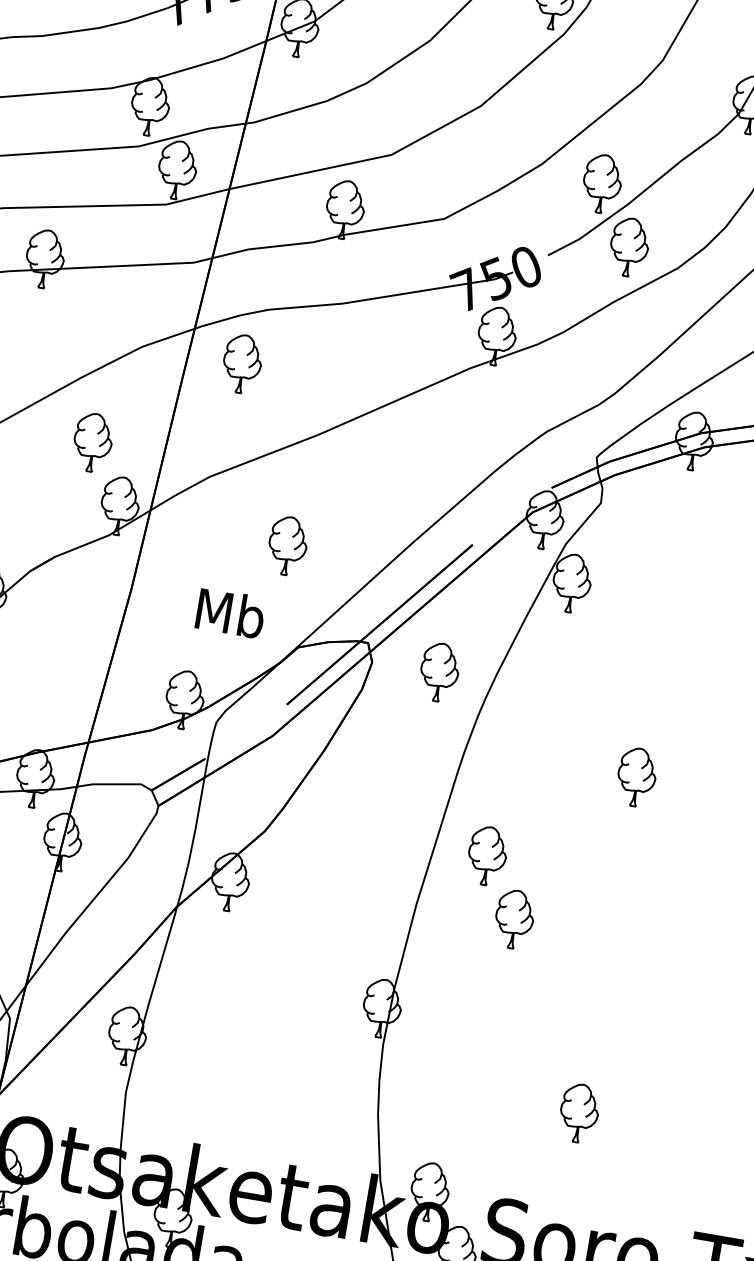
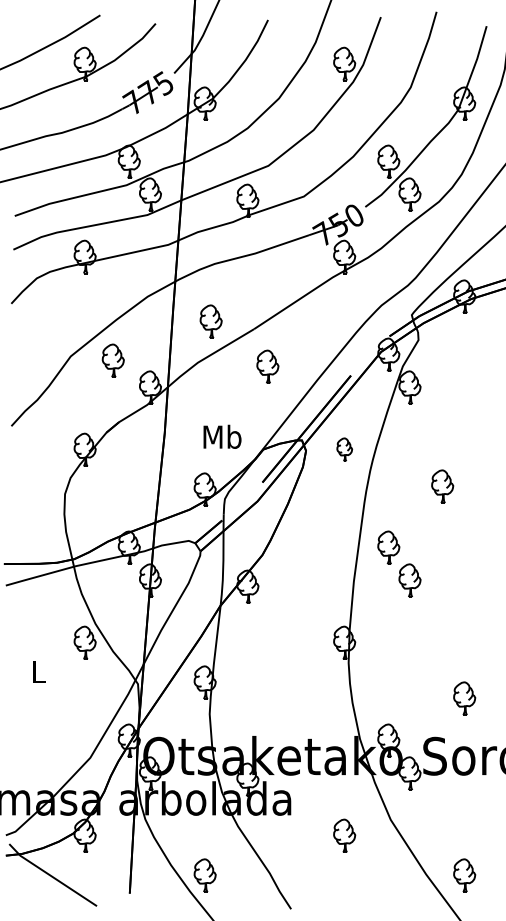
part: (241, 363) -> (210, 321), moved
part: (91, 441) -> (112, 360), moved
part: (287, 545) -> (267, 366), moved
part: (439, 671) -> (344, 449), size x0.7
part: (636, 776) -> (442, 486), moved
part: (579, 1112) -> (464, 698), moved

